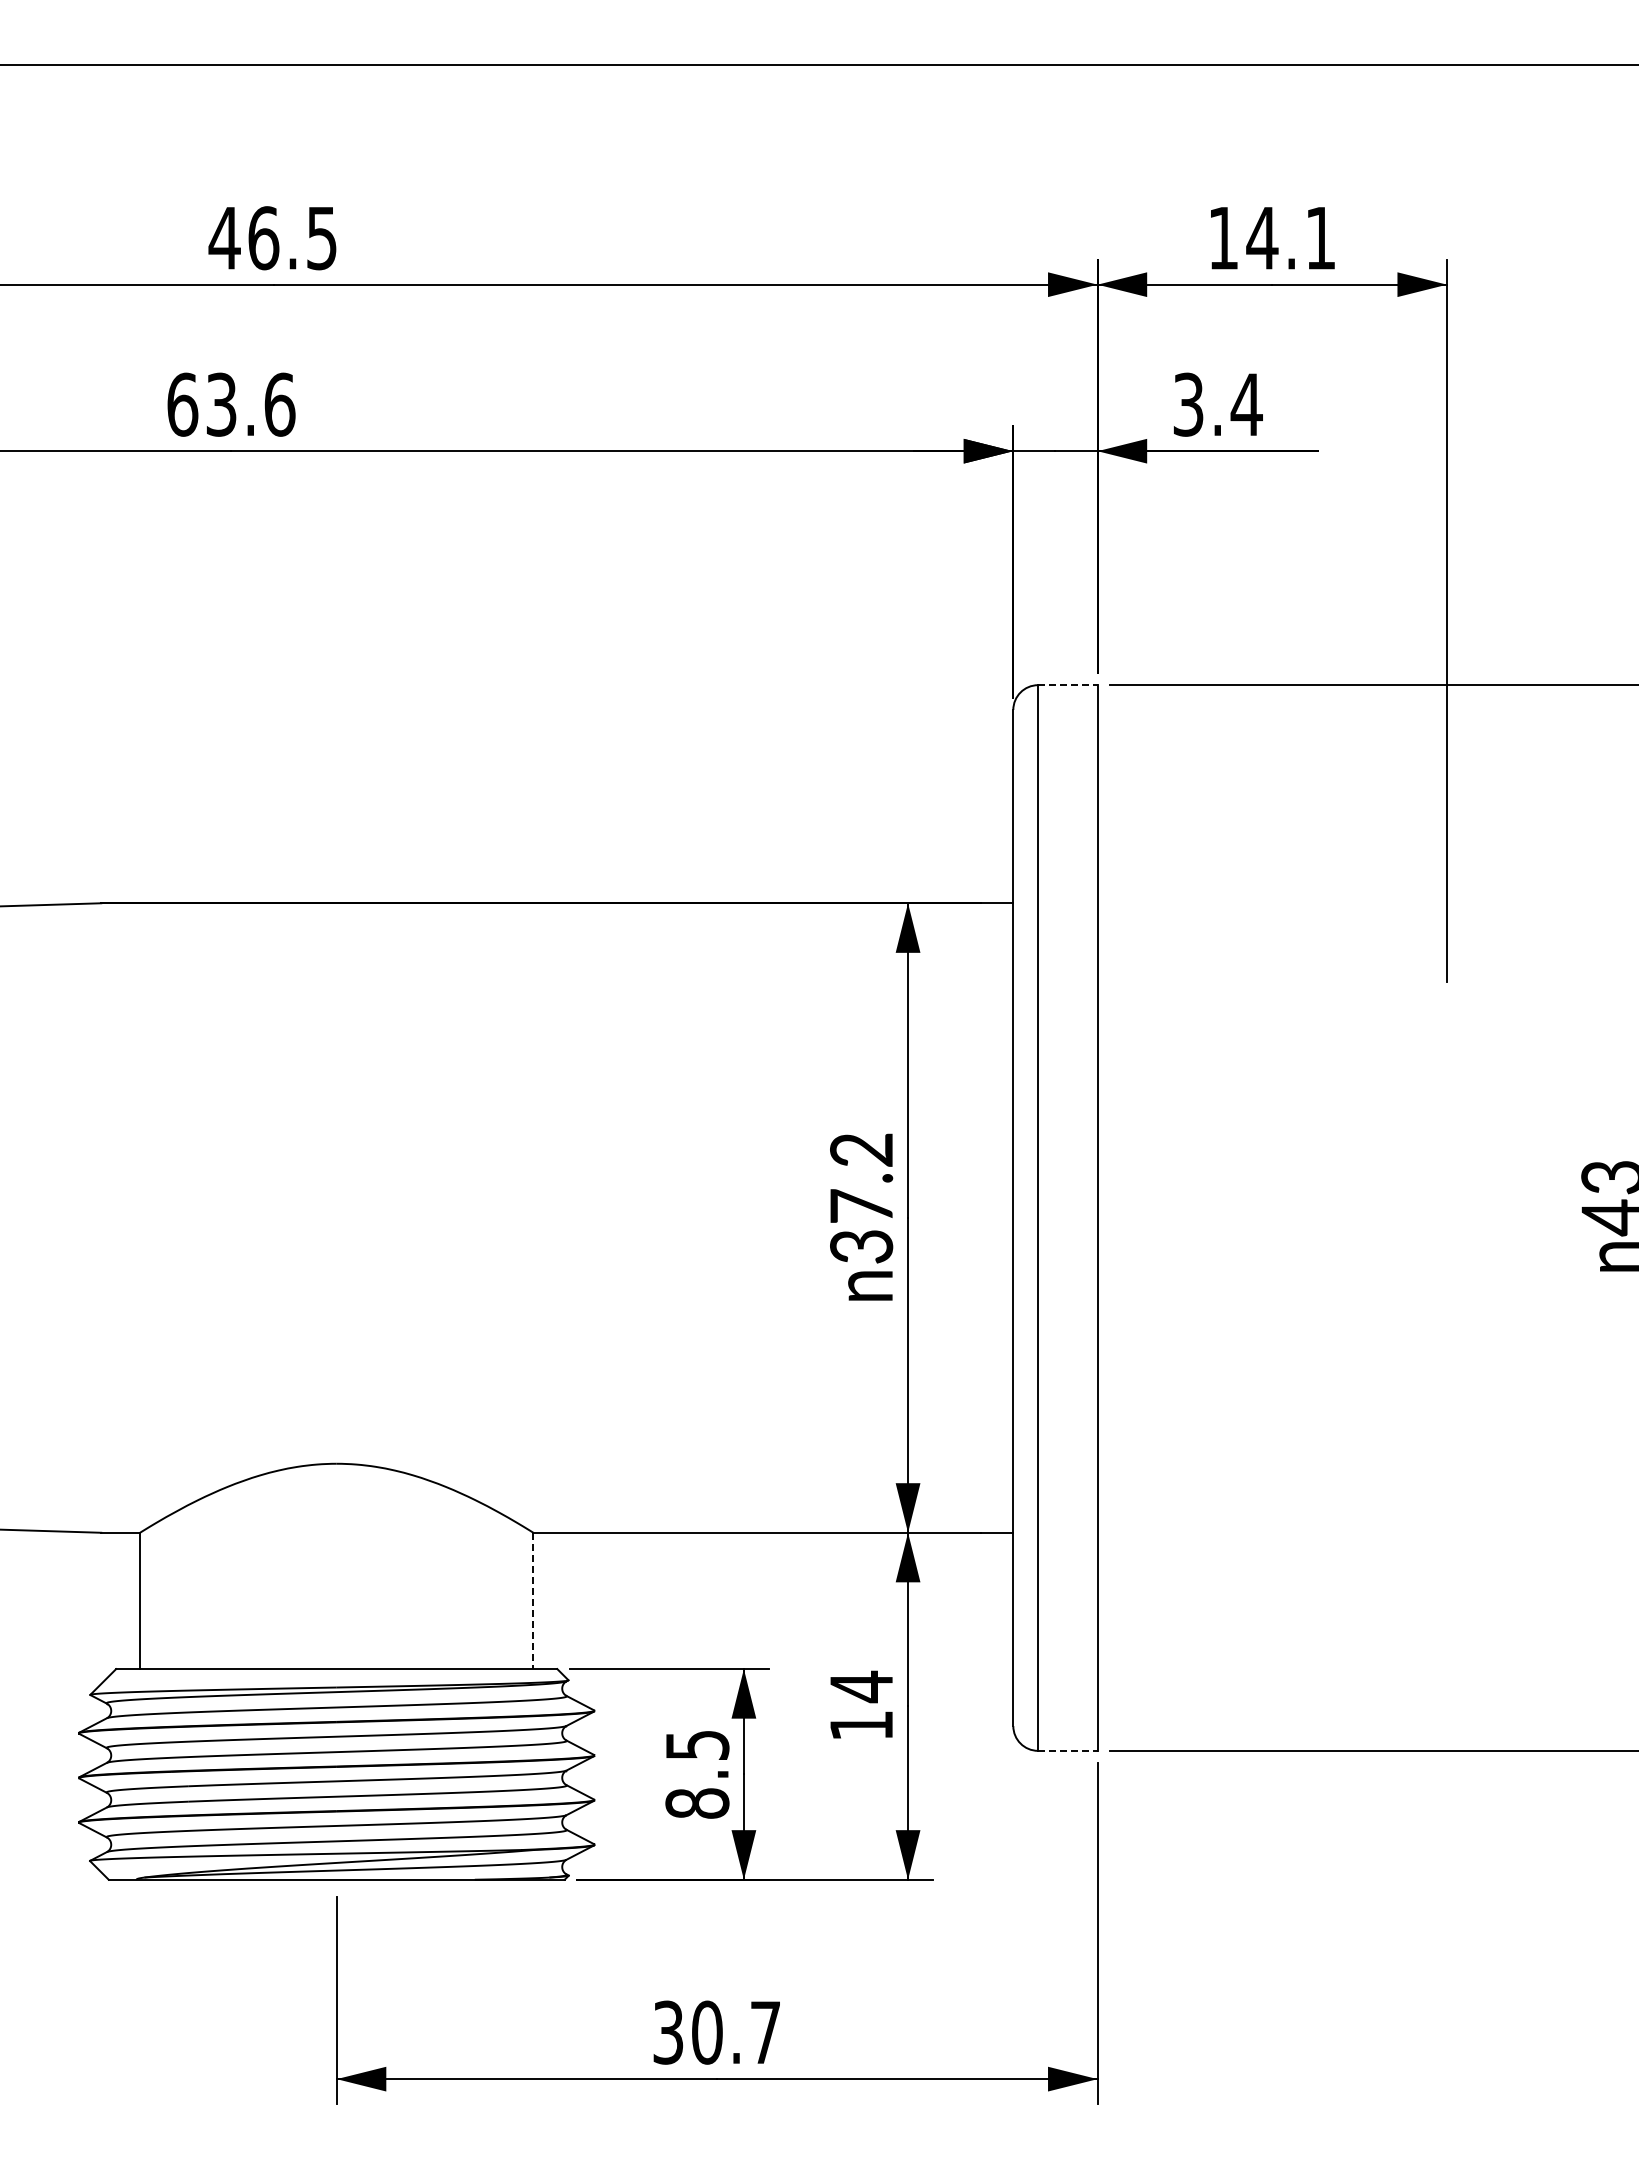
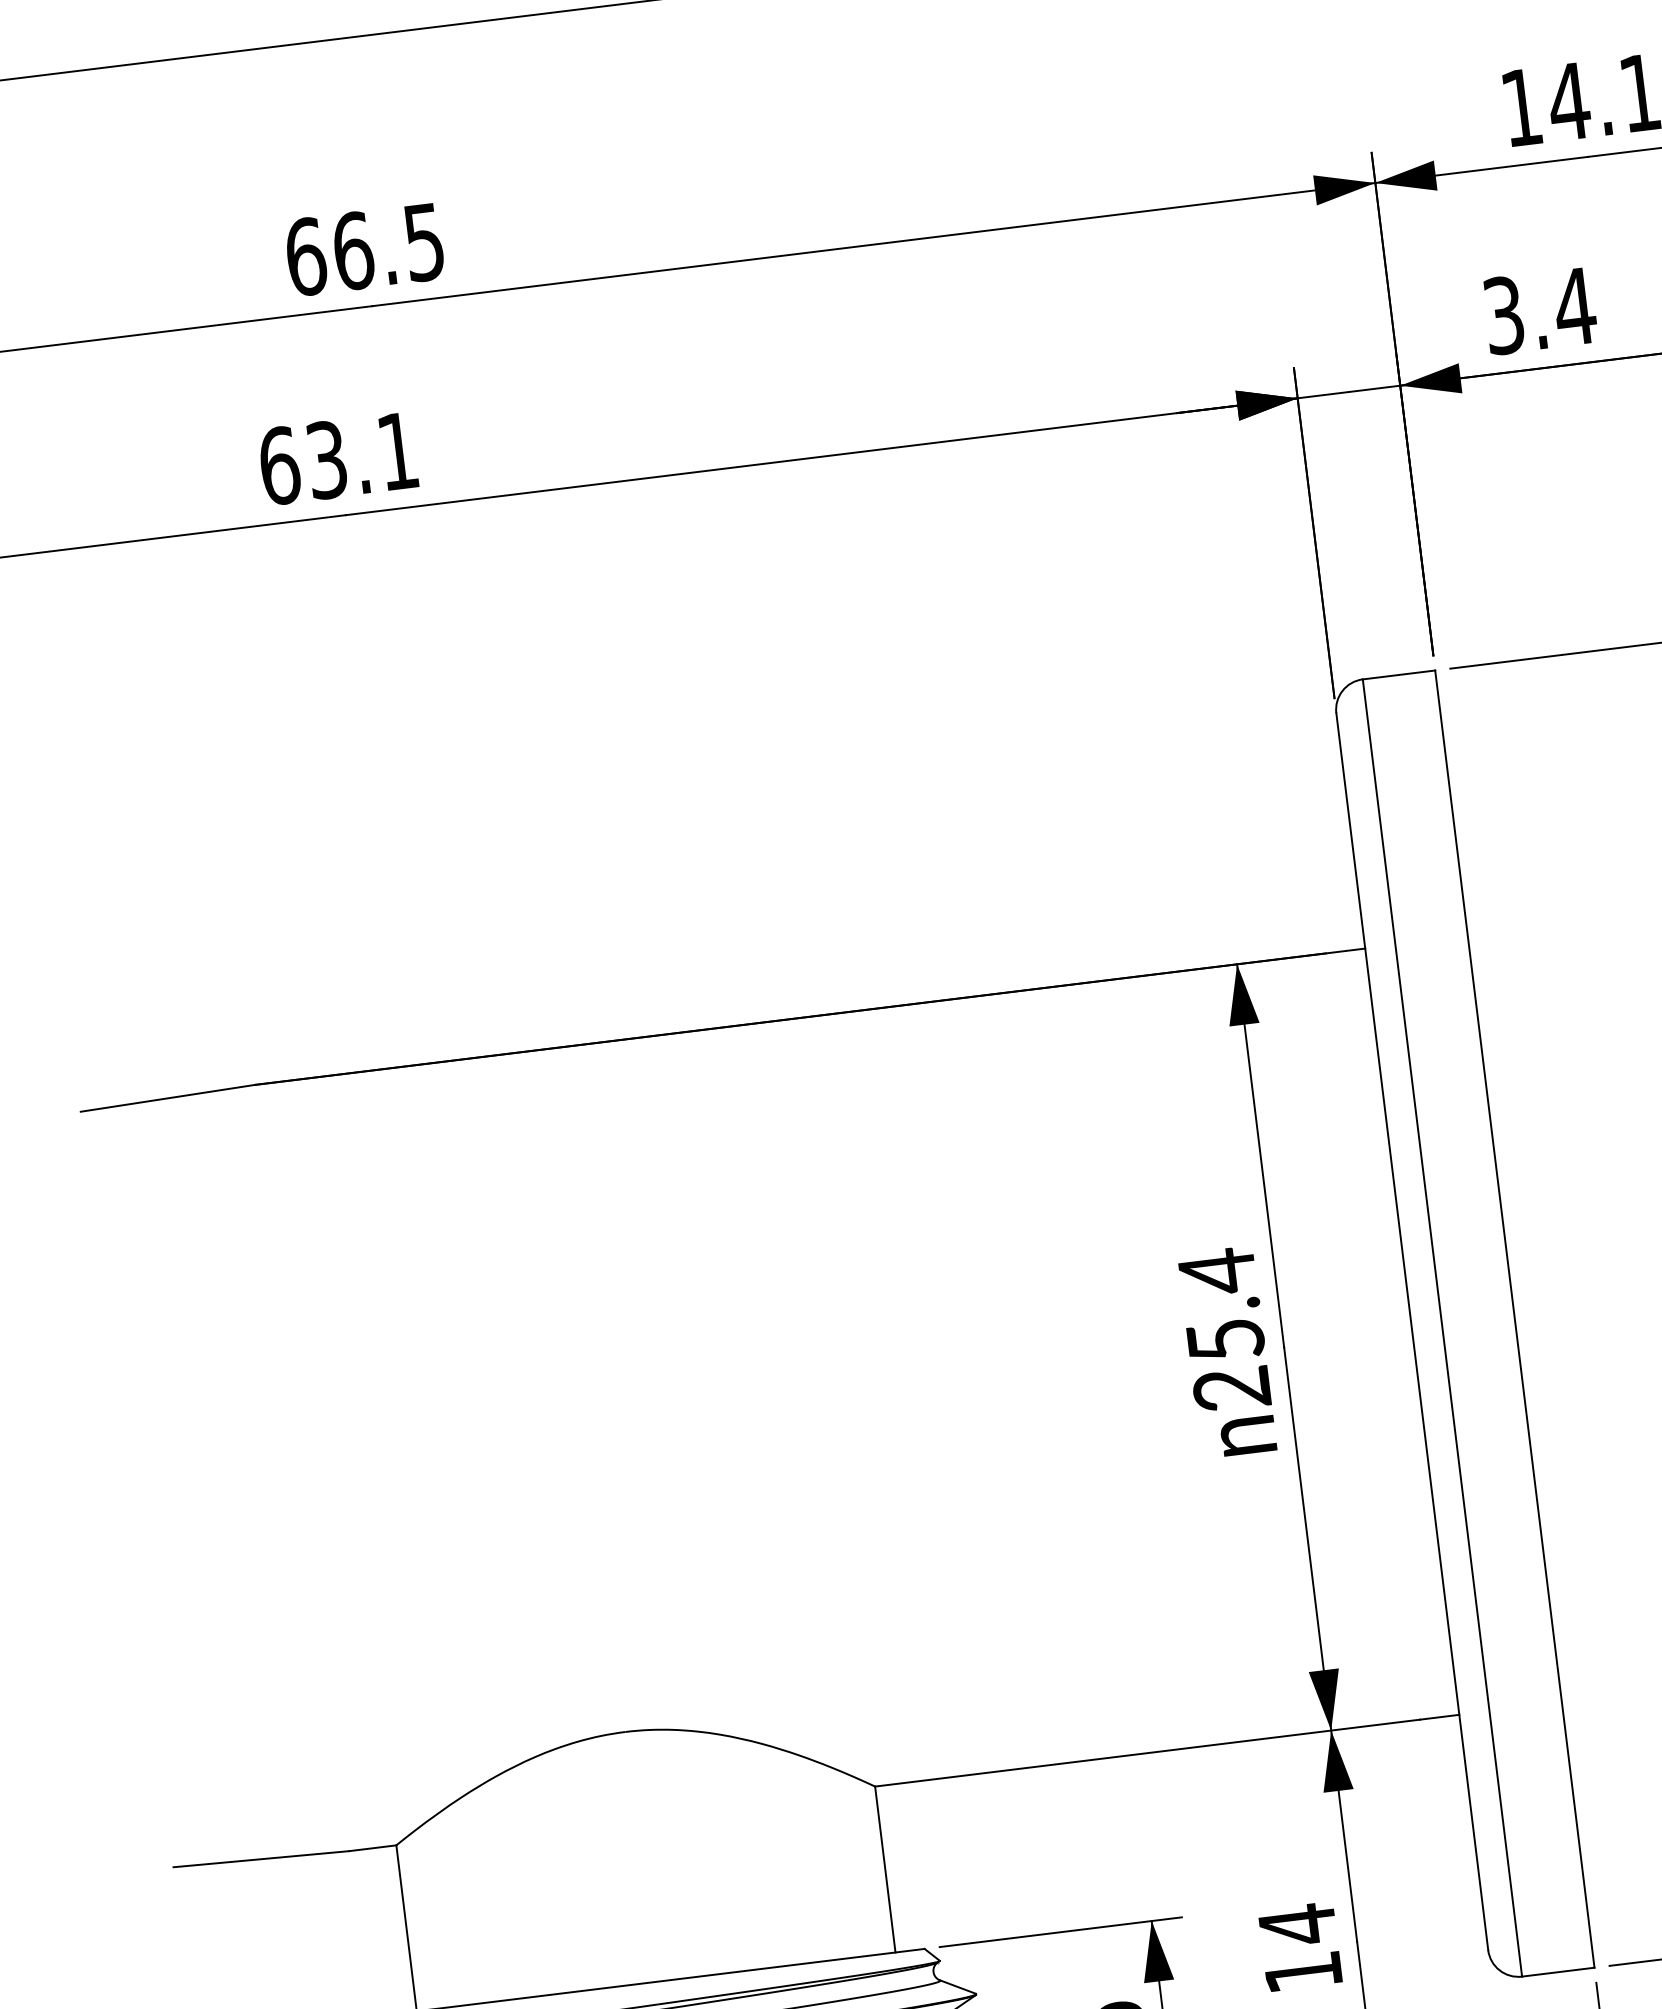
text: (224, 238) -> (305, 257), 46.5 -> 66.5
text: (279, 404) -> (397, 451), 63.6 -> 63.1
line: (1067, 685) -> (1398, 675), dashed -> solid
text: (861, 1197) -> (1224, 1329), 37.2 -> 25.4
line: (533, 1601) -> (885, 1870), dashed -> solid
line: (1067, 1750) -> (1557, 1971), dashed -> solid

